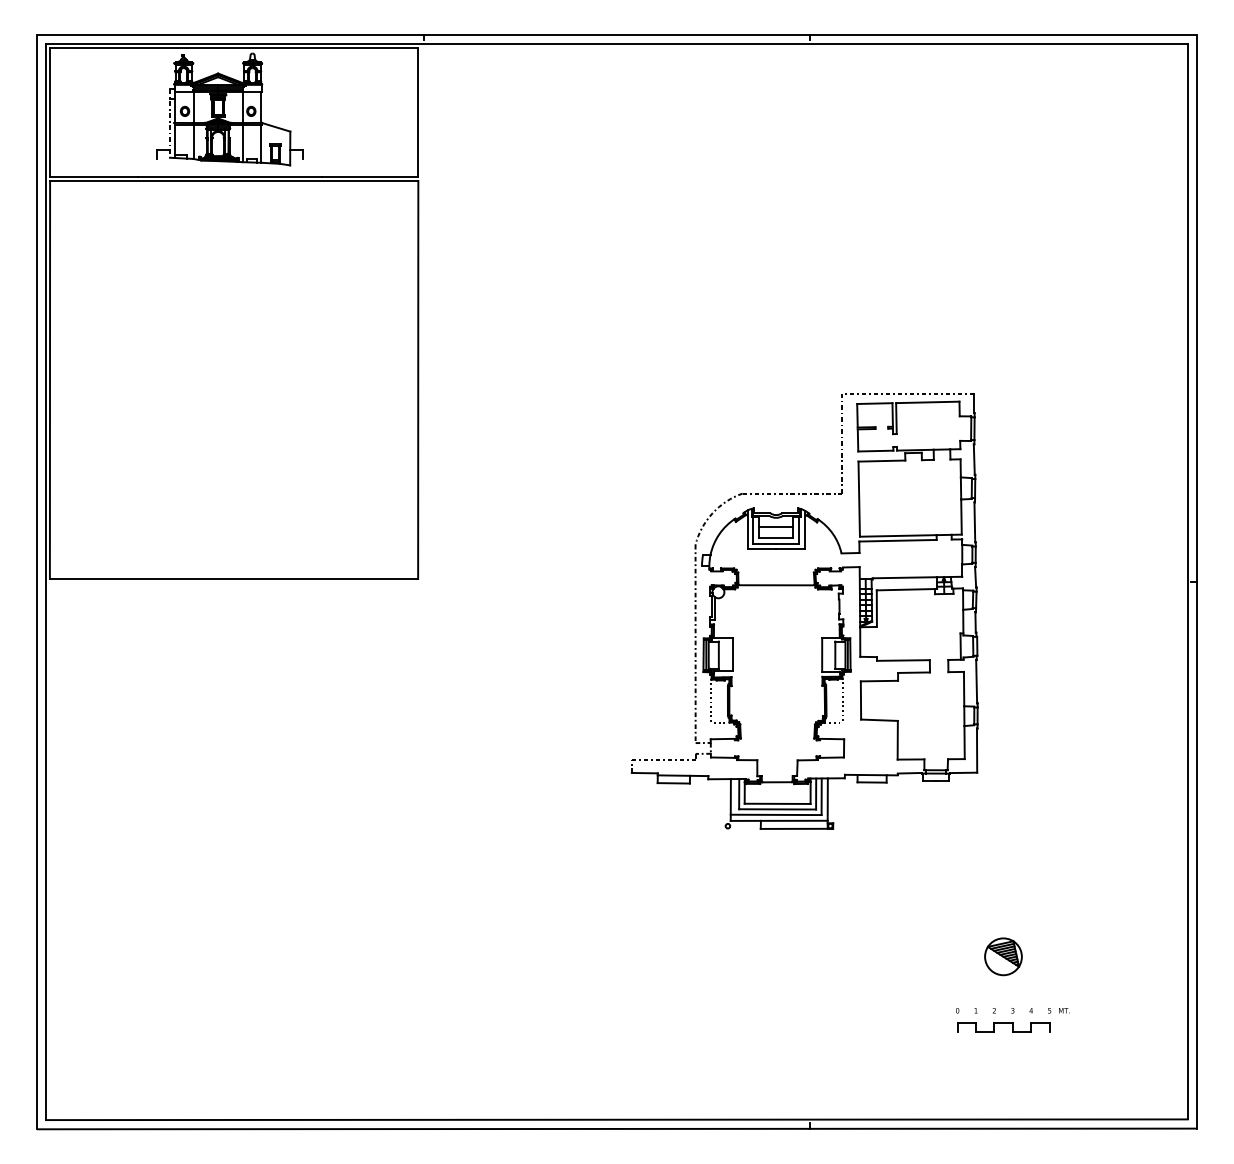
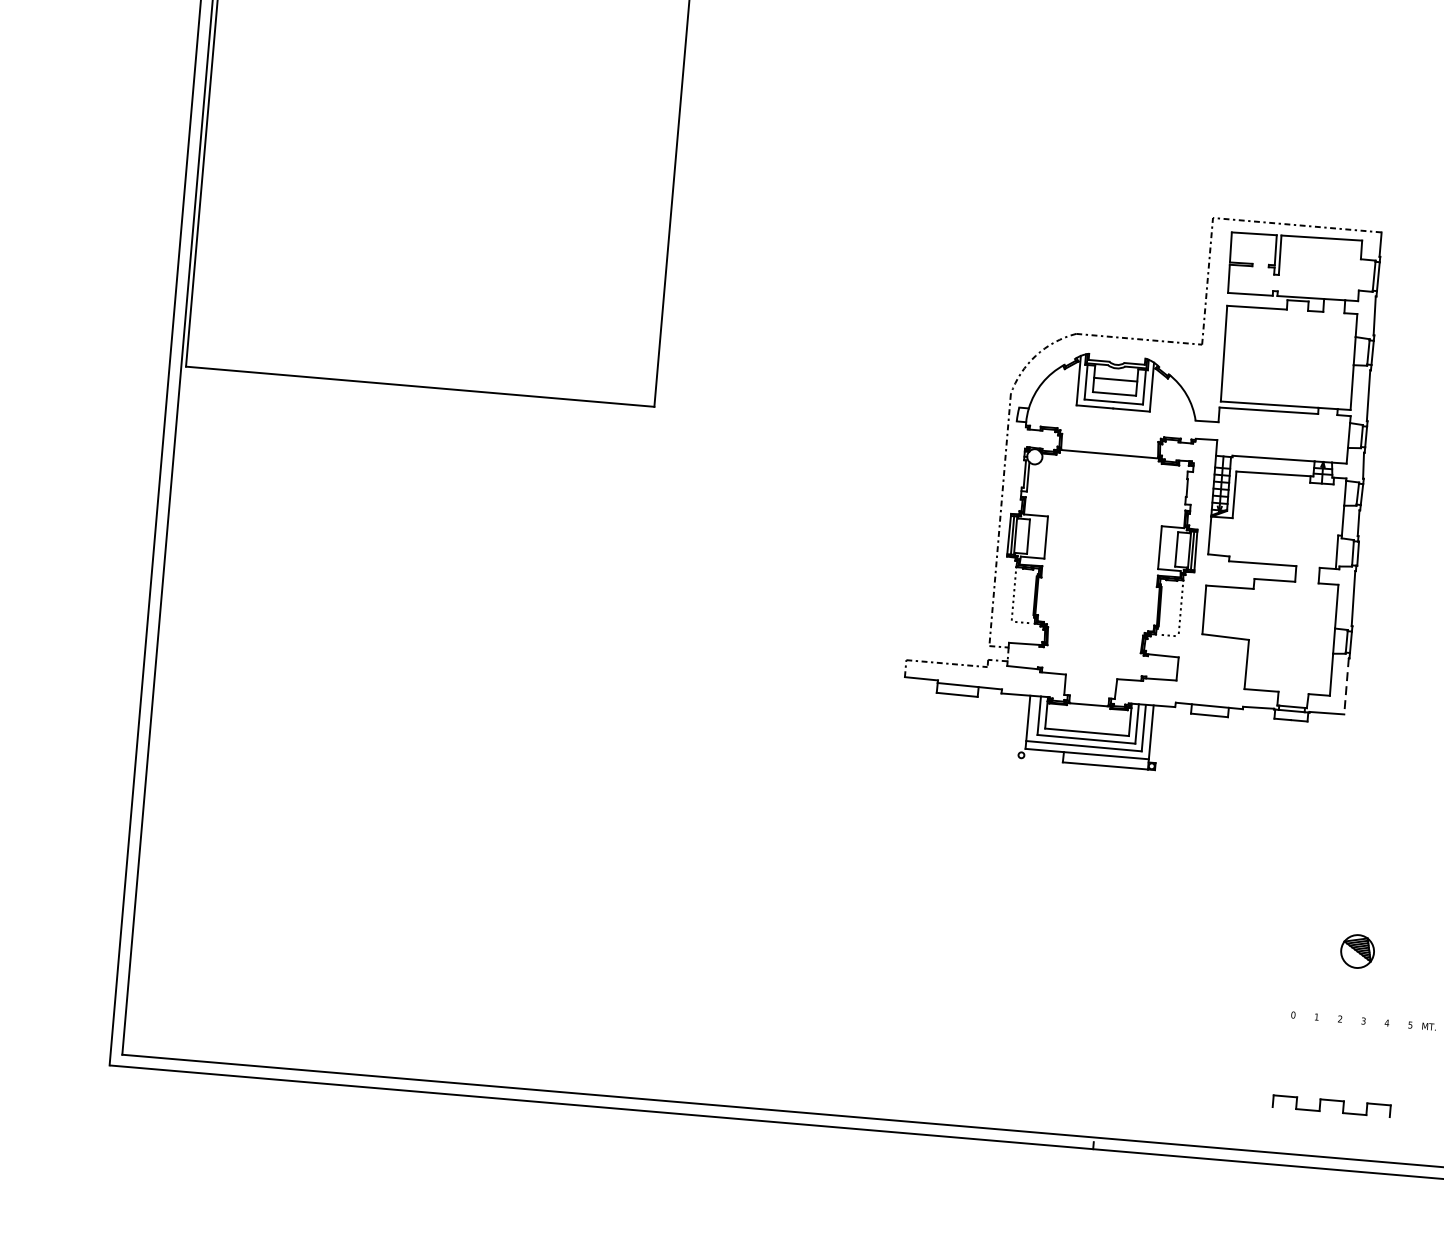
line: (977, 751) -> (1346, 687), solid -> dashed
part: (1003, 956) -> (1357, 951), size x0.7
part: (1003, 1027) -> (1331, 1106), moved

